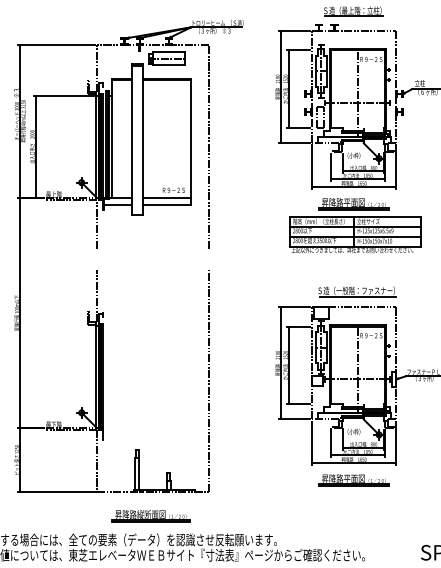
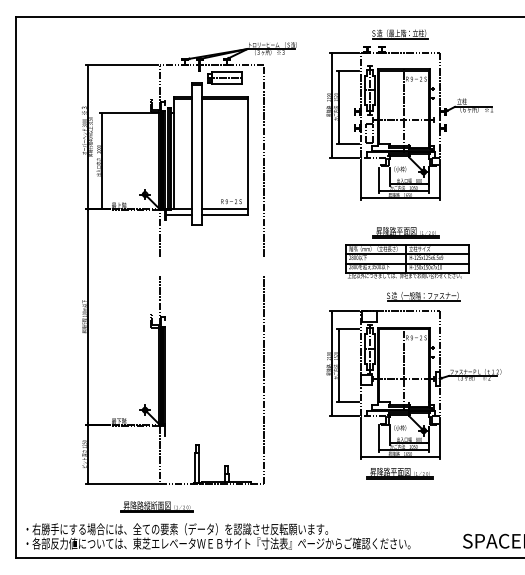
part: (355, 225) -> (407, 252), moved
part: (357, 291) -> (423, 296), moved
part: (150, 515) -> (156, 506), moved

